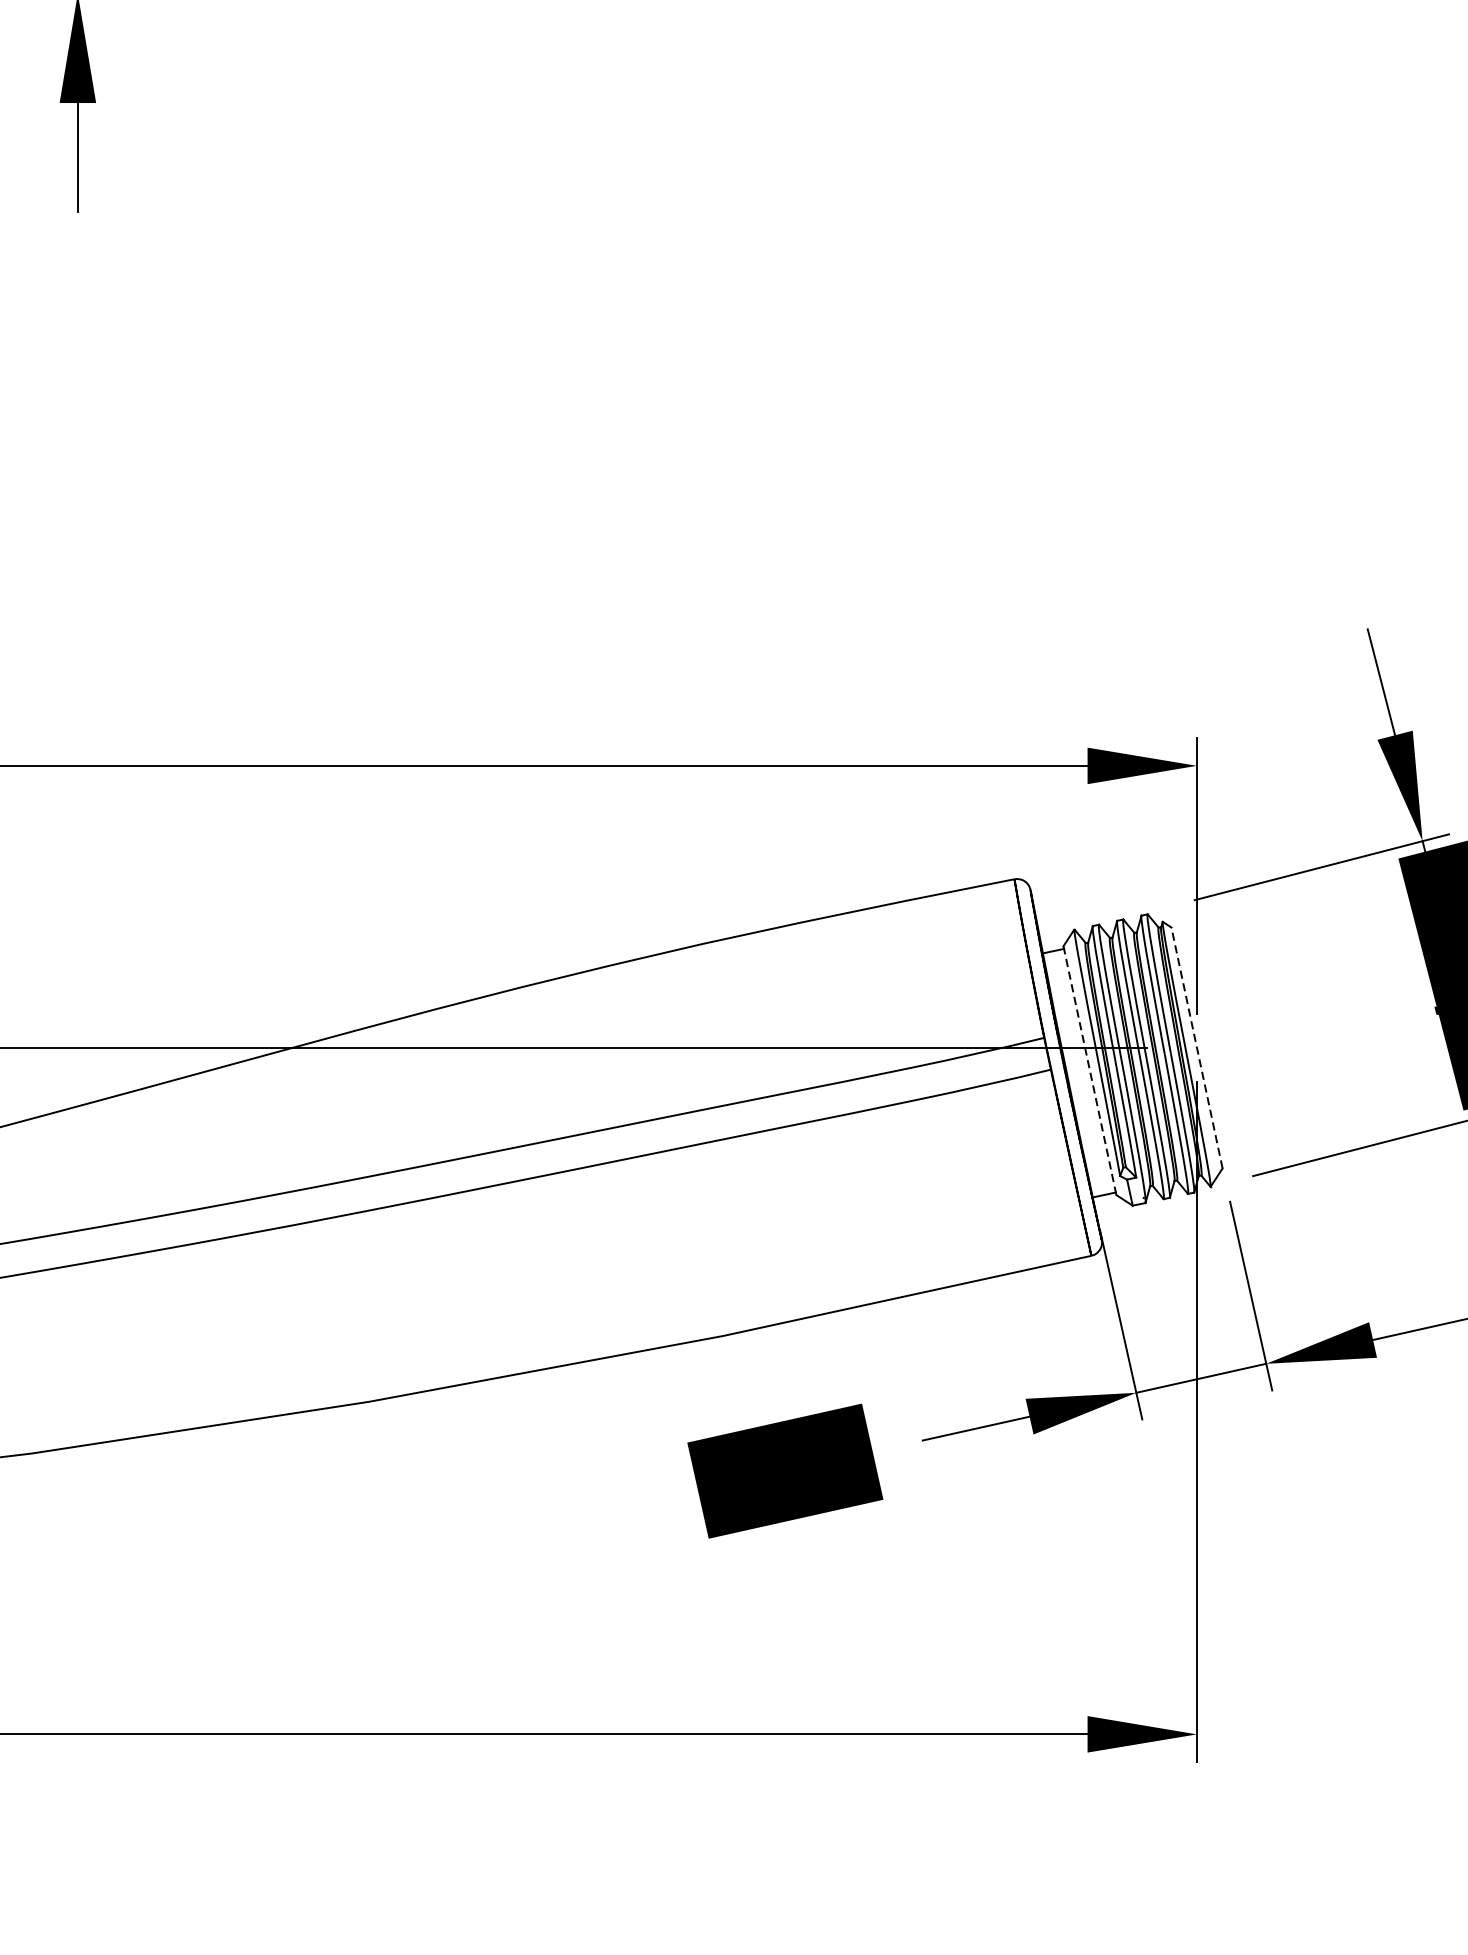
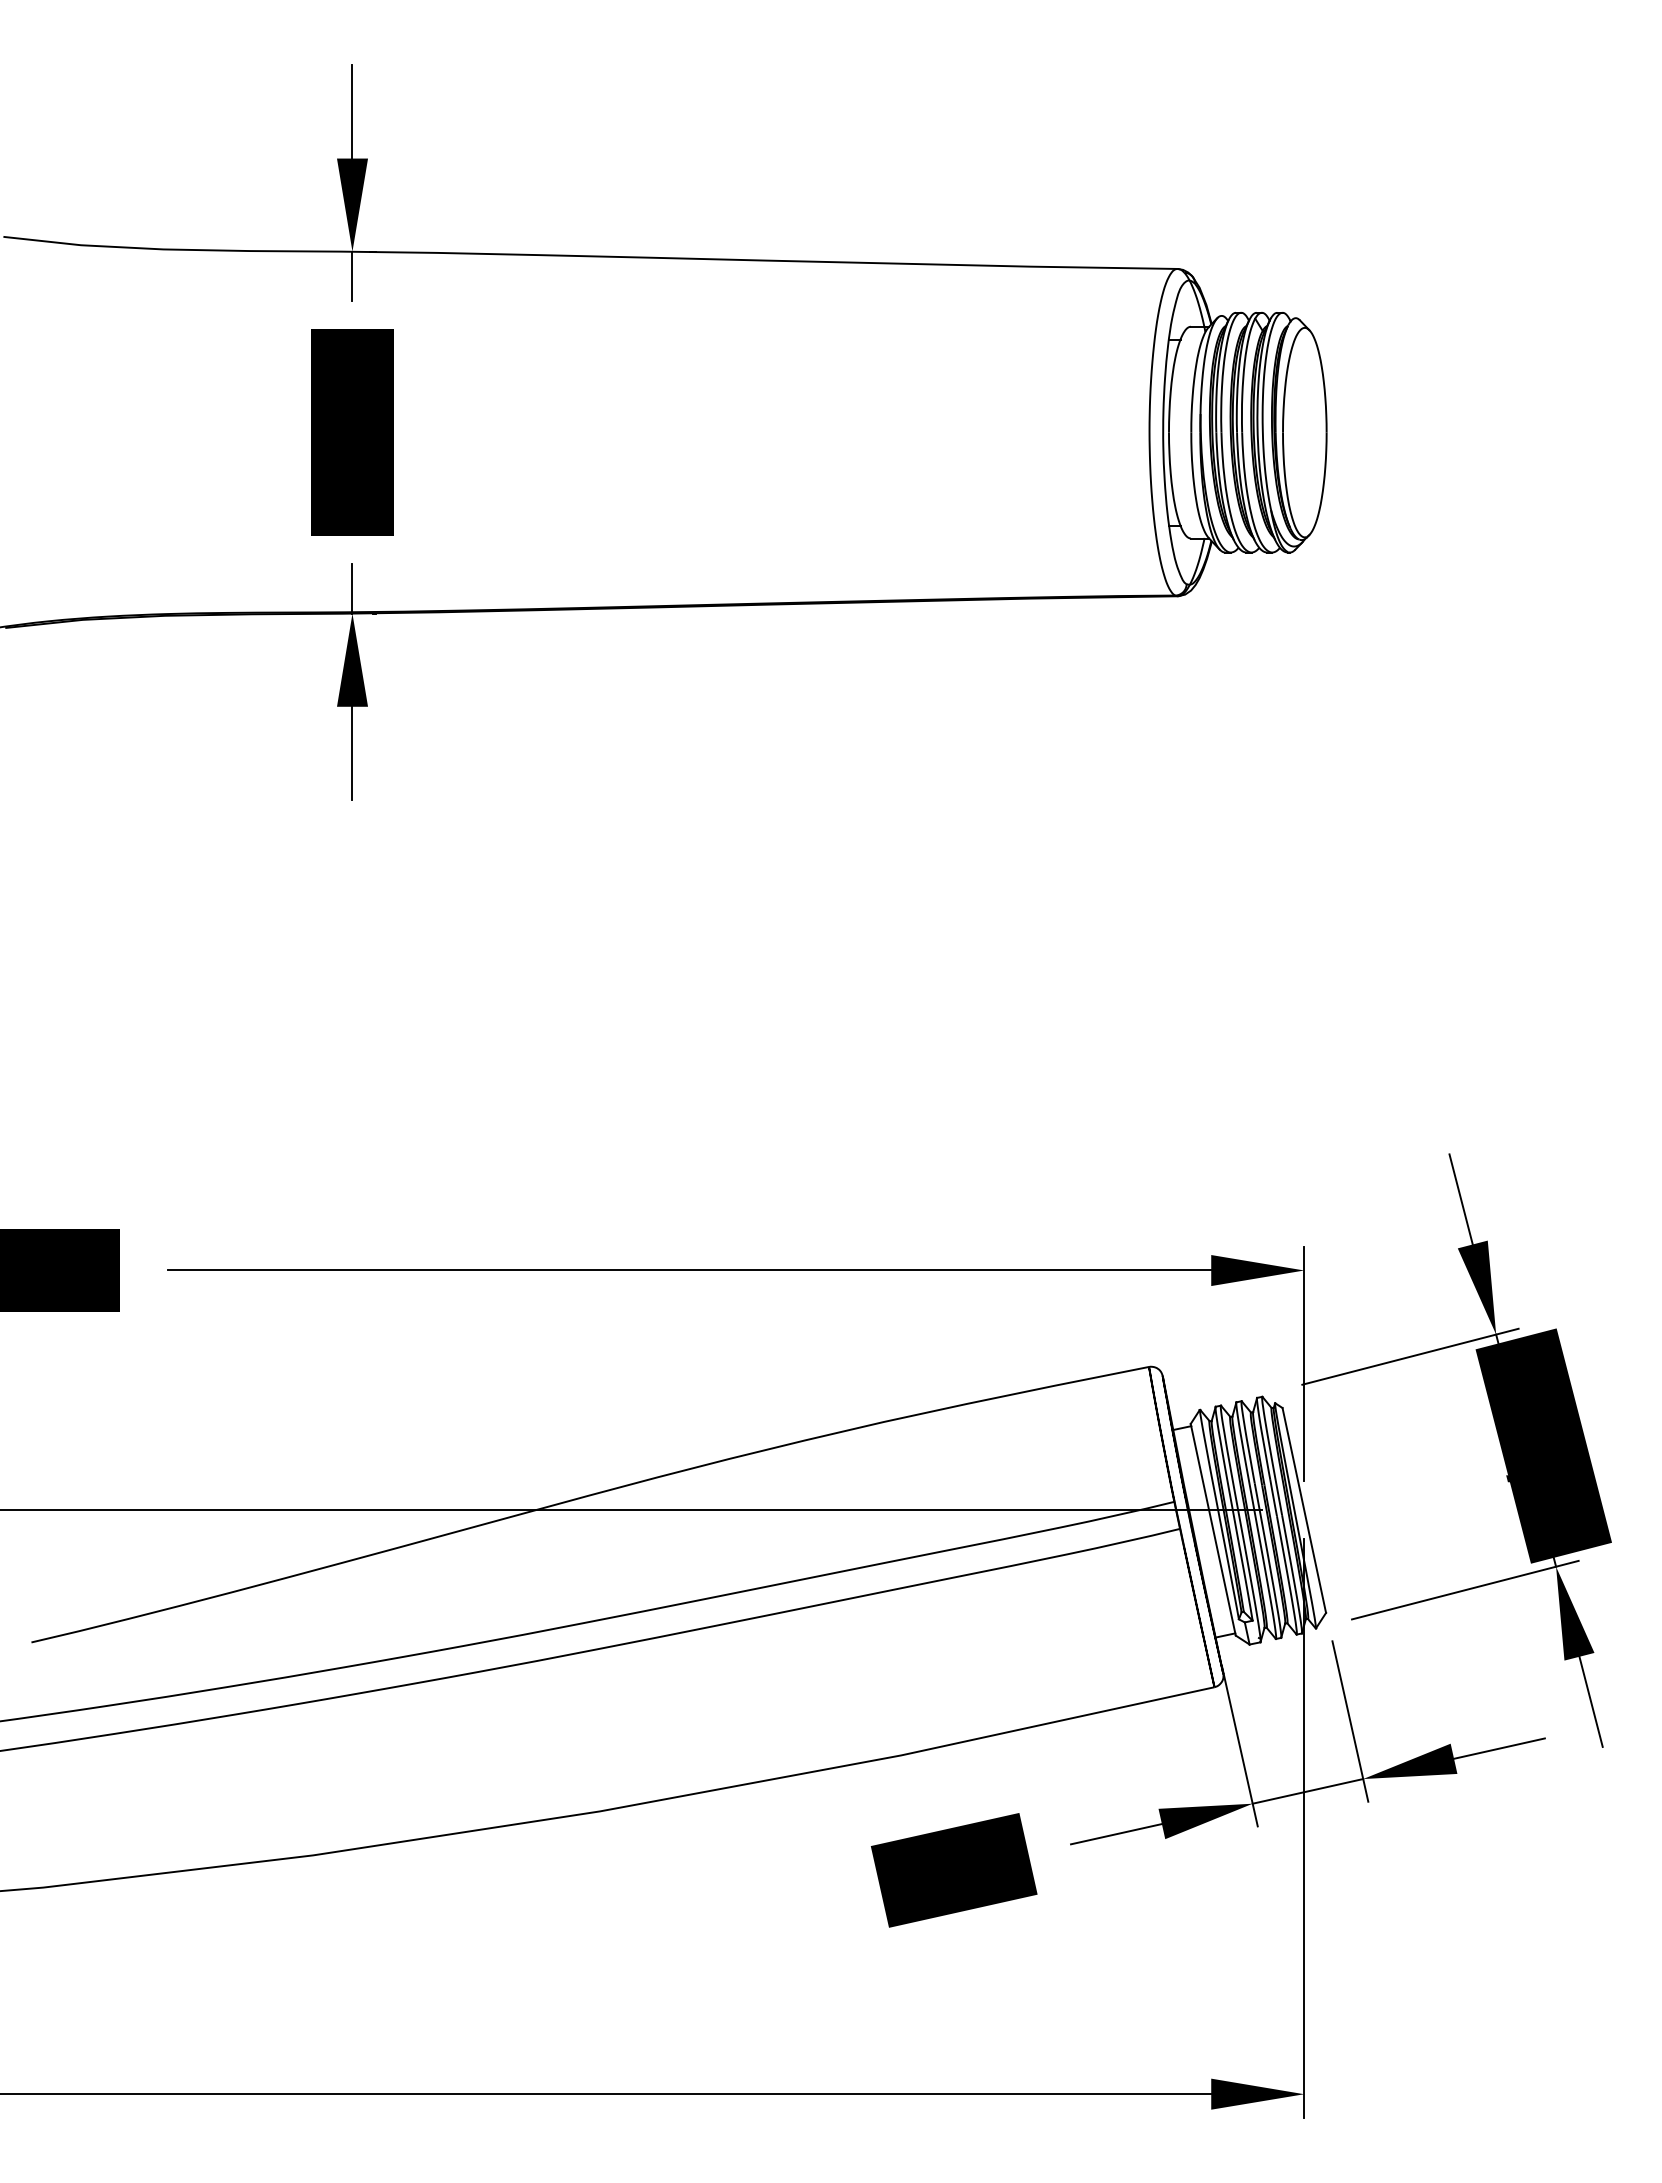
line: (1197, 1048) -> (1304, 1510), dashed -> solid
line: (1090, 1071) -> (1213, 1530), dashed -> solid

